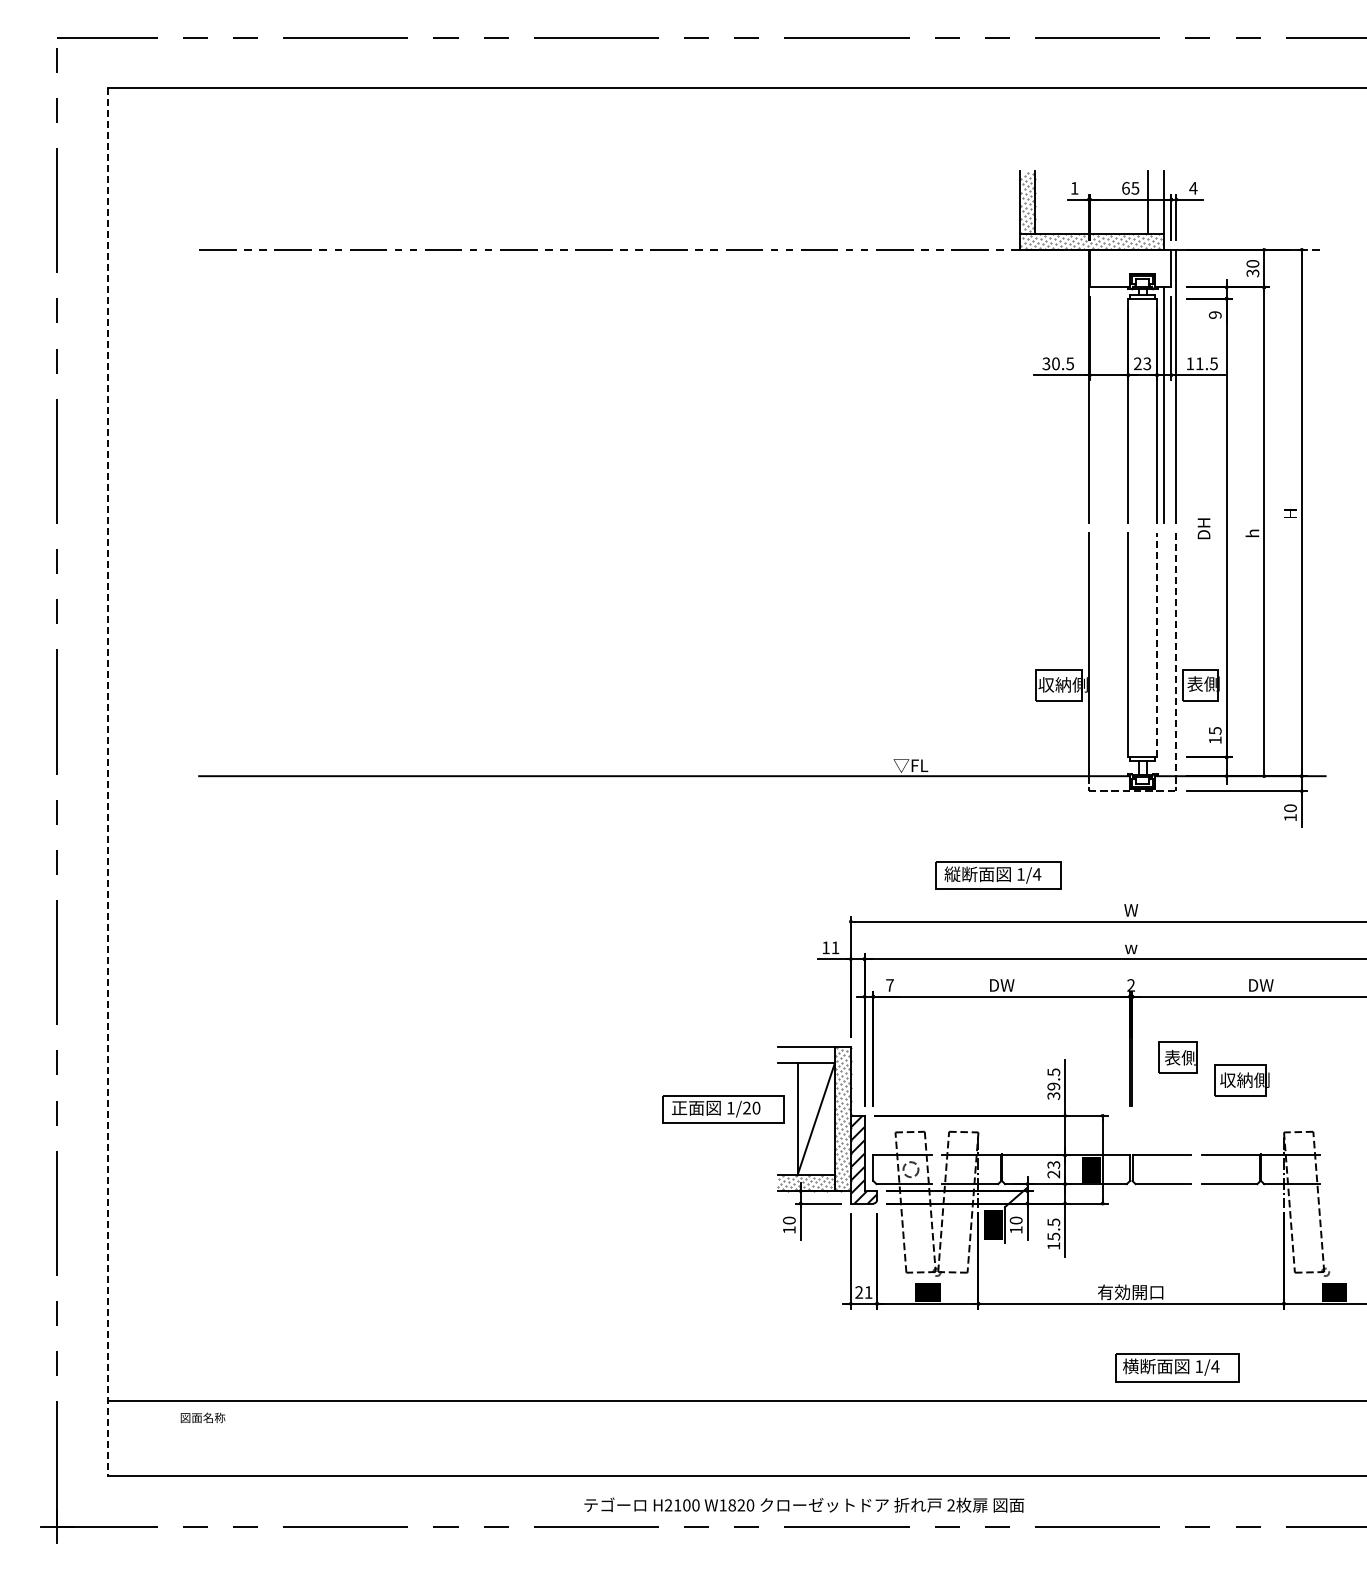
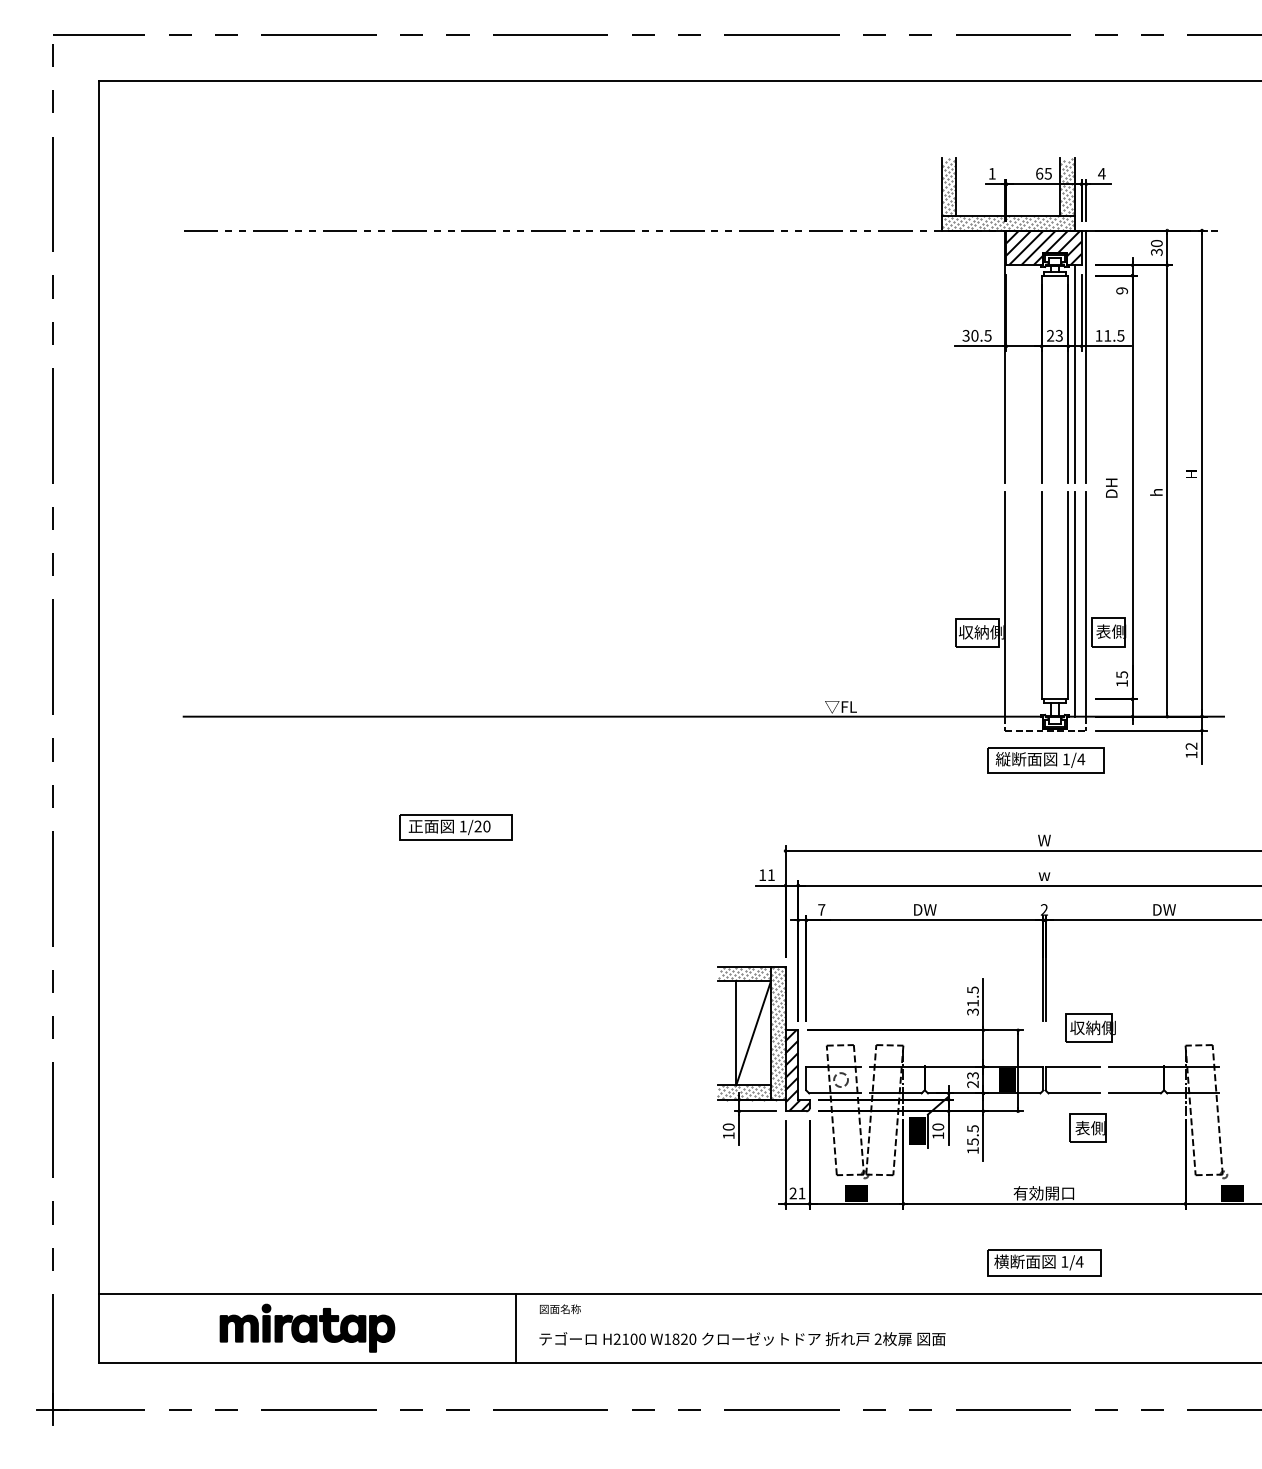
hatch: (1155, 202) -> (1066, 186), added
hatch: (1130, 268) -> (1043, 247), added
line: (1157, 644) -> (1068, 595), dashed -> solid
line: (1163, 654) -> (1074, 604), added
line: (1176, 654) -> (1086, 604), dashed -> solid
line: (107, 782) -> (99, 722), dashed -> solid
text: (1290, 808) -> (1191, 746), 10 -> 12
part: (998, 875) -> (1045, 760), moved
hatch: (806, 1054) -> (744, 973), added
part: (1177, 1057) -> (1087, 1127), moved
part: (1241, 1080) -> (1089, 1028), moved
text: (1053, 1086) -> (972, 1003), 39.5 -> 31.5
part: (723, 1109) -> (456, 827), moved
part: (1177, 1367) -> (1044, 1262), moved
text: (202, 1417) -> (559, 1308), moved
part: (333, 1438) -> (307, 1328), added
line: (558, 1438) -> (515, 1328), added
text: (804, 1504) -> (742, 1338), moved

